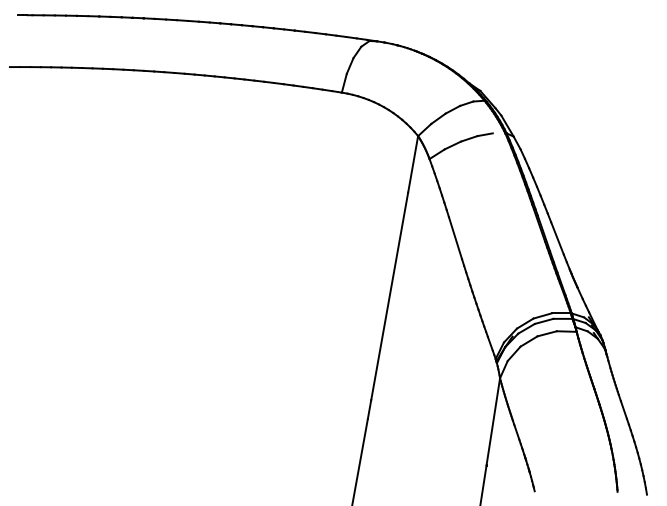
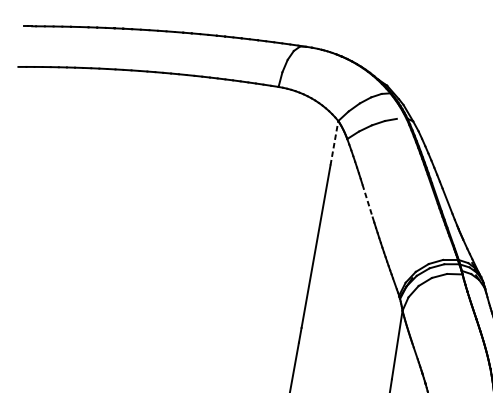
line: (413, 164) -> (334, 143), solid -> dashed
line: (455, 238) -> (367, 201), solid -> dashed

